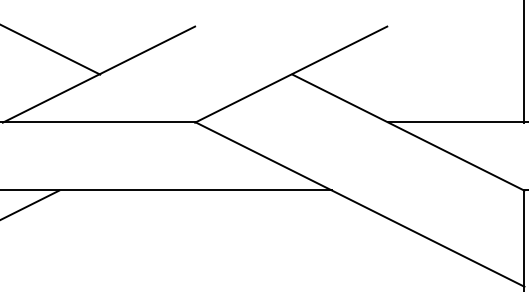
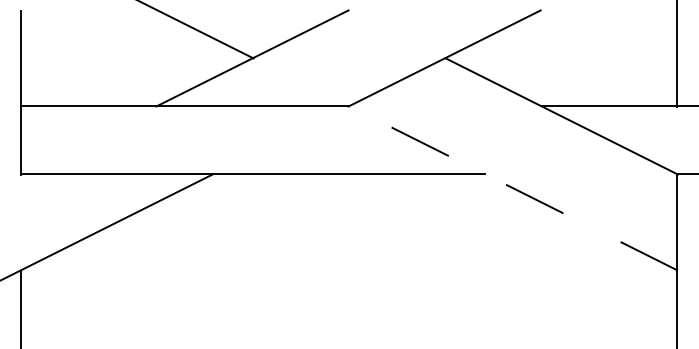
line: (360, 204) -> (513, 188), solid -> dashed

